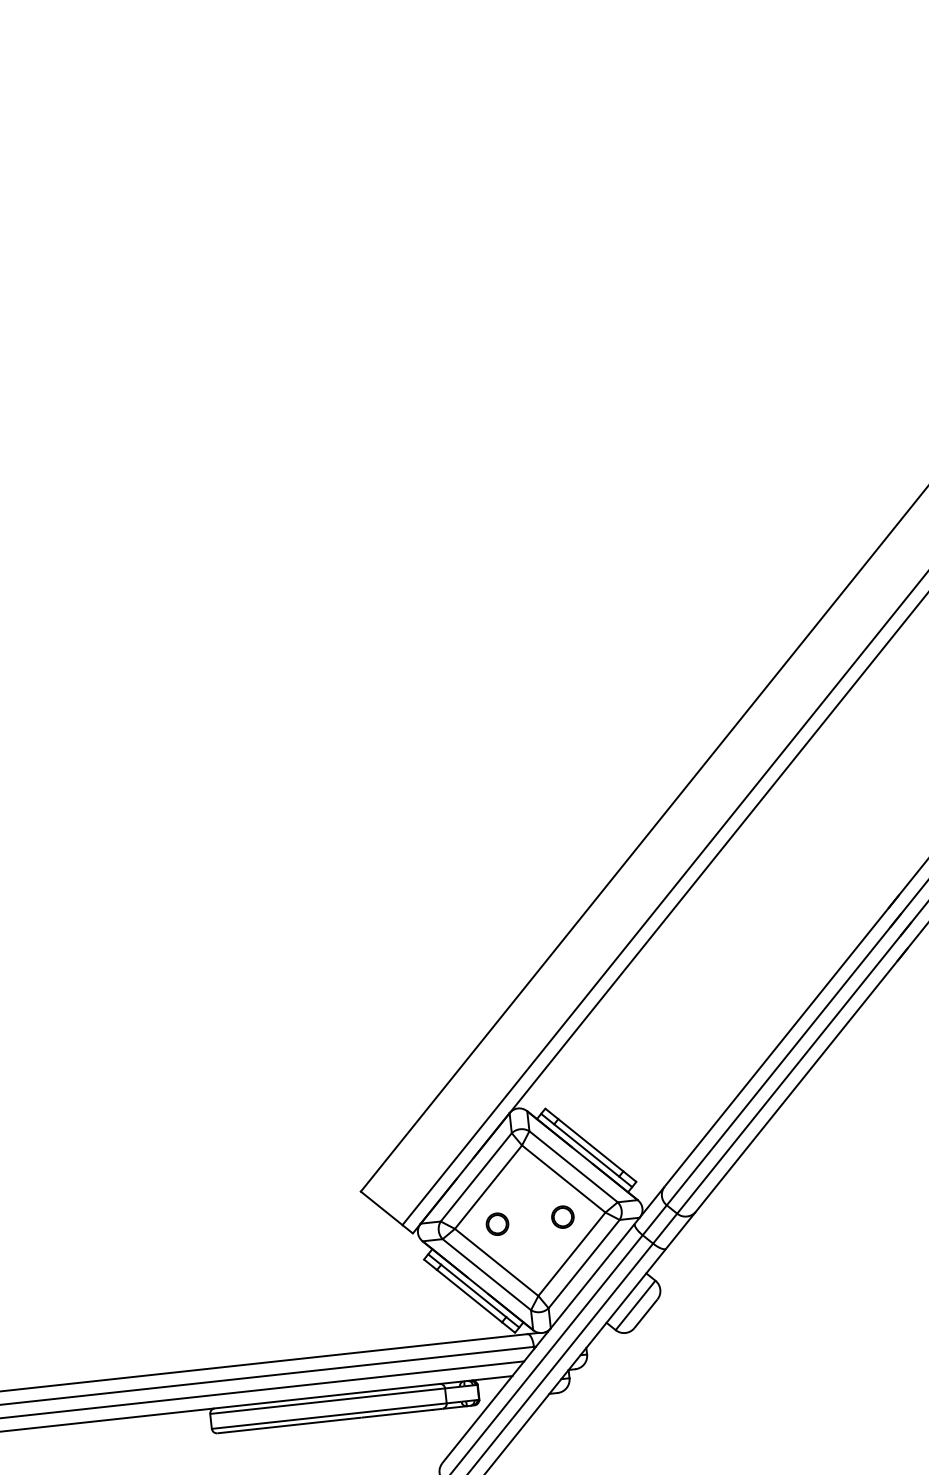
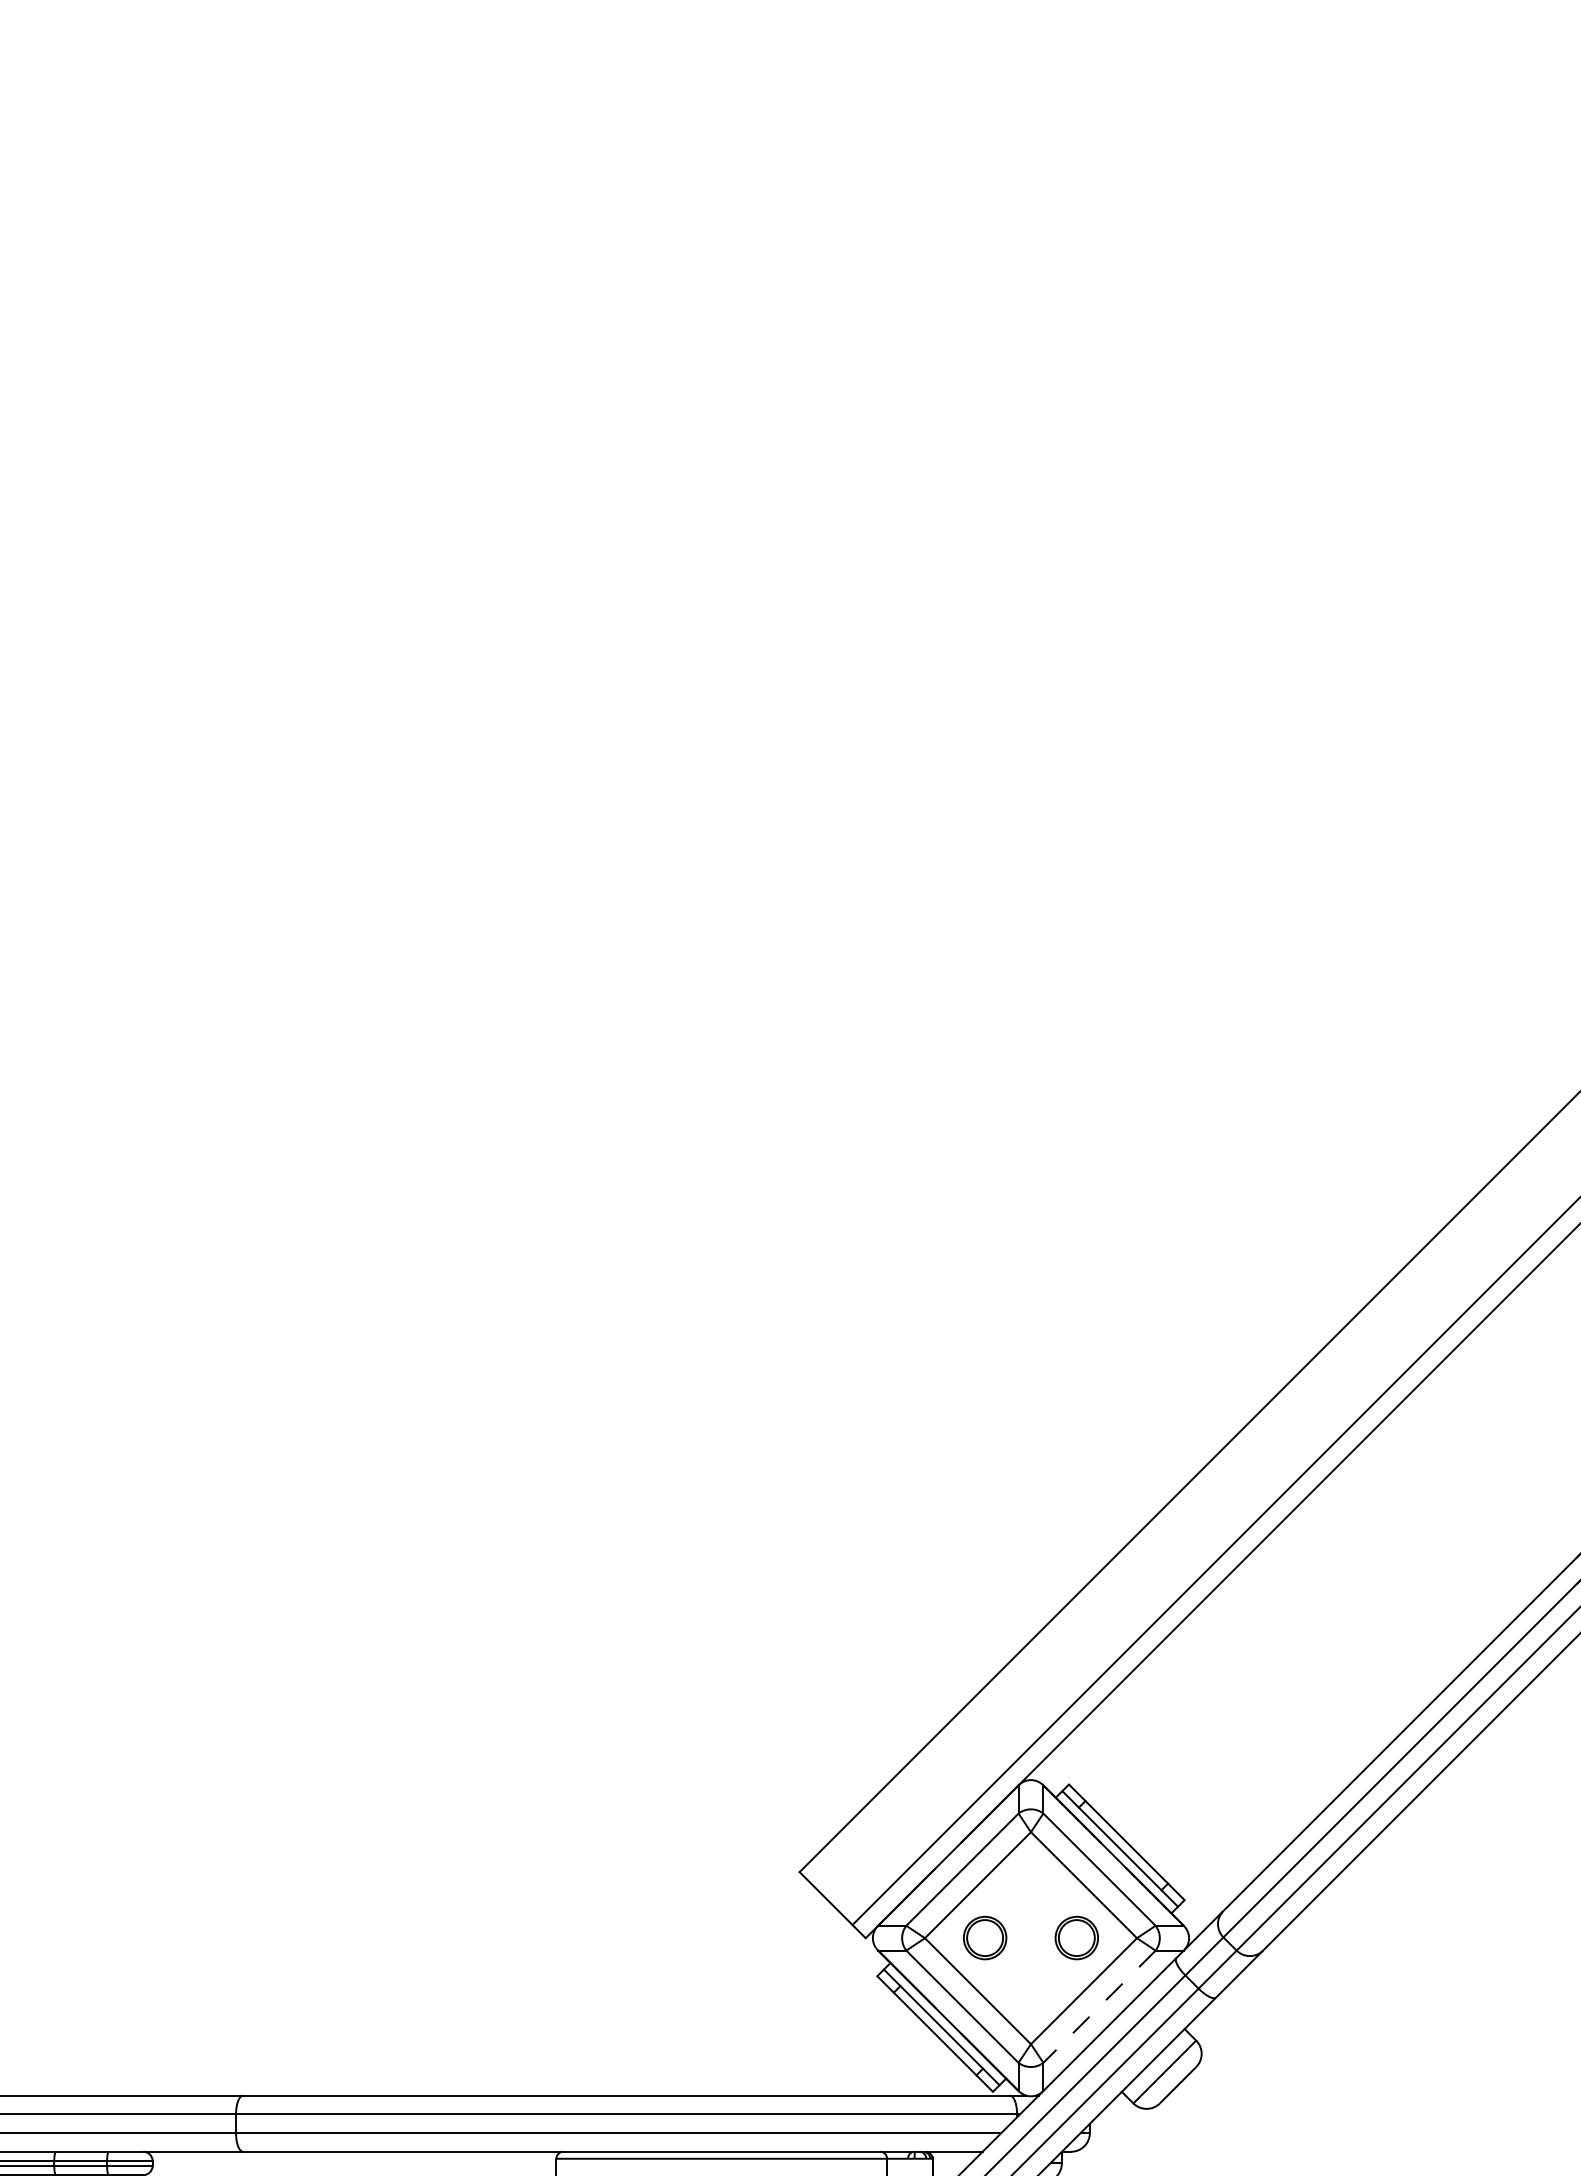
part: (563, 1217) -> (1077, 1938), size x1.4
part: (497, 1224) -> (984, 1938), size x1.4
line: (584, 1264) -> (1099, 2007), solid -> dashed

